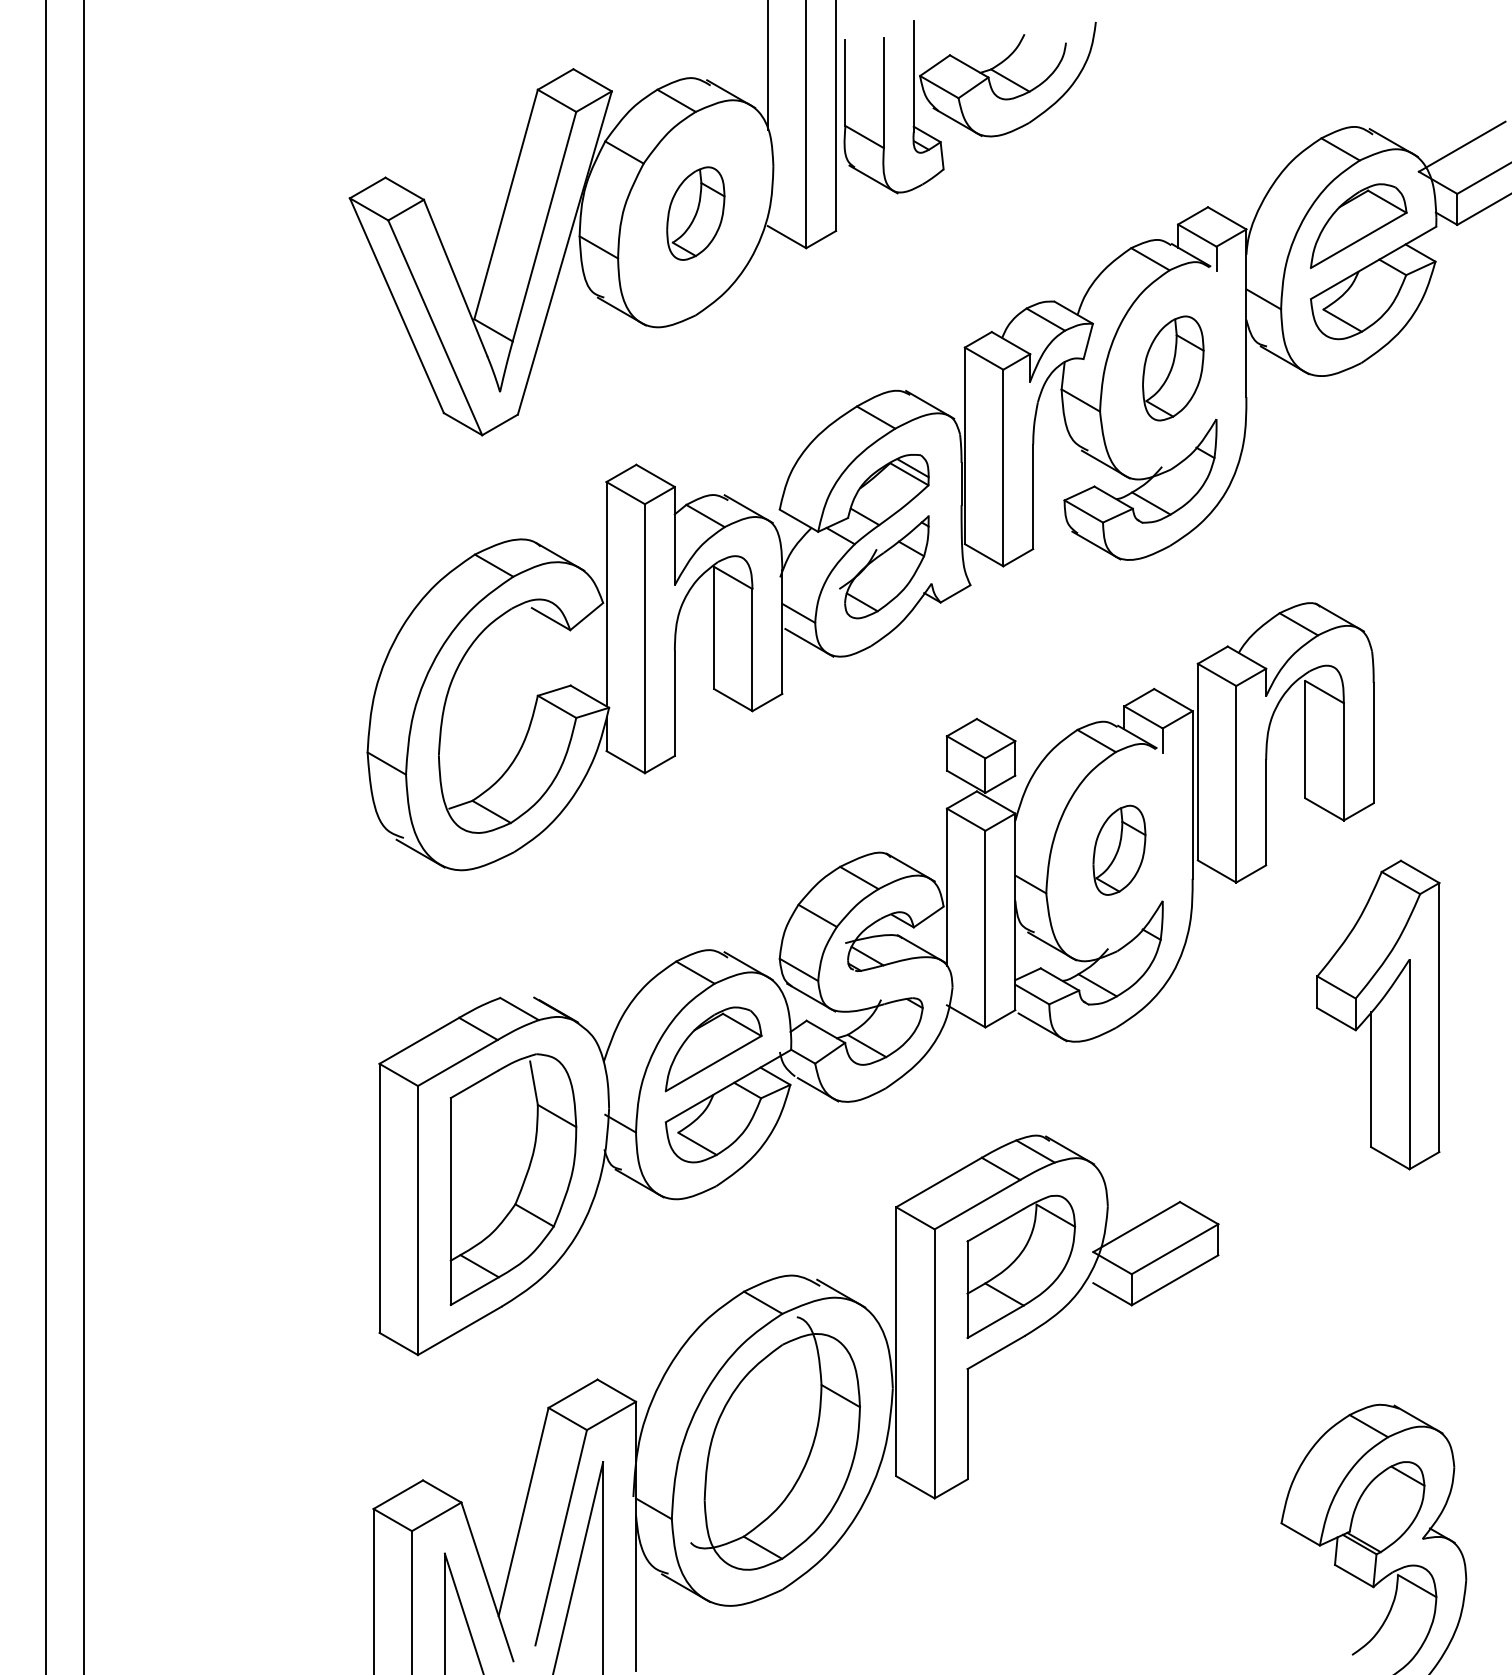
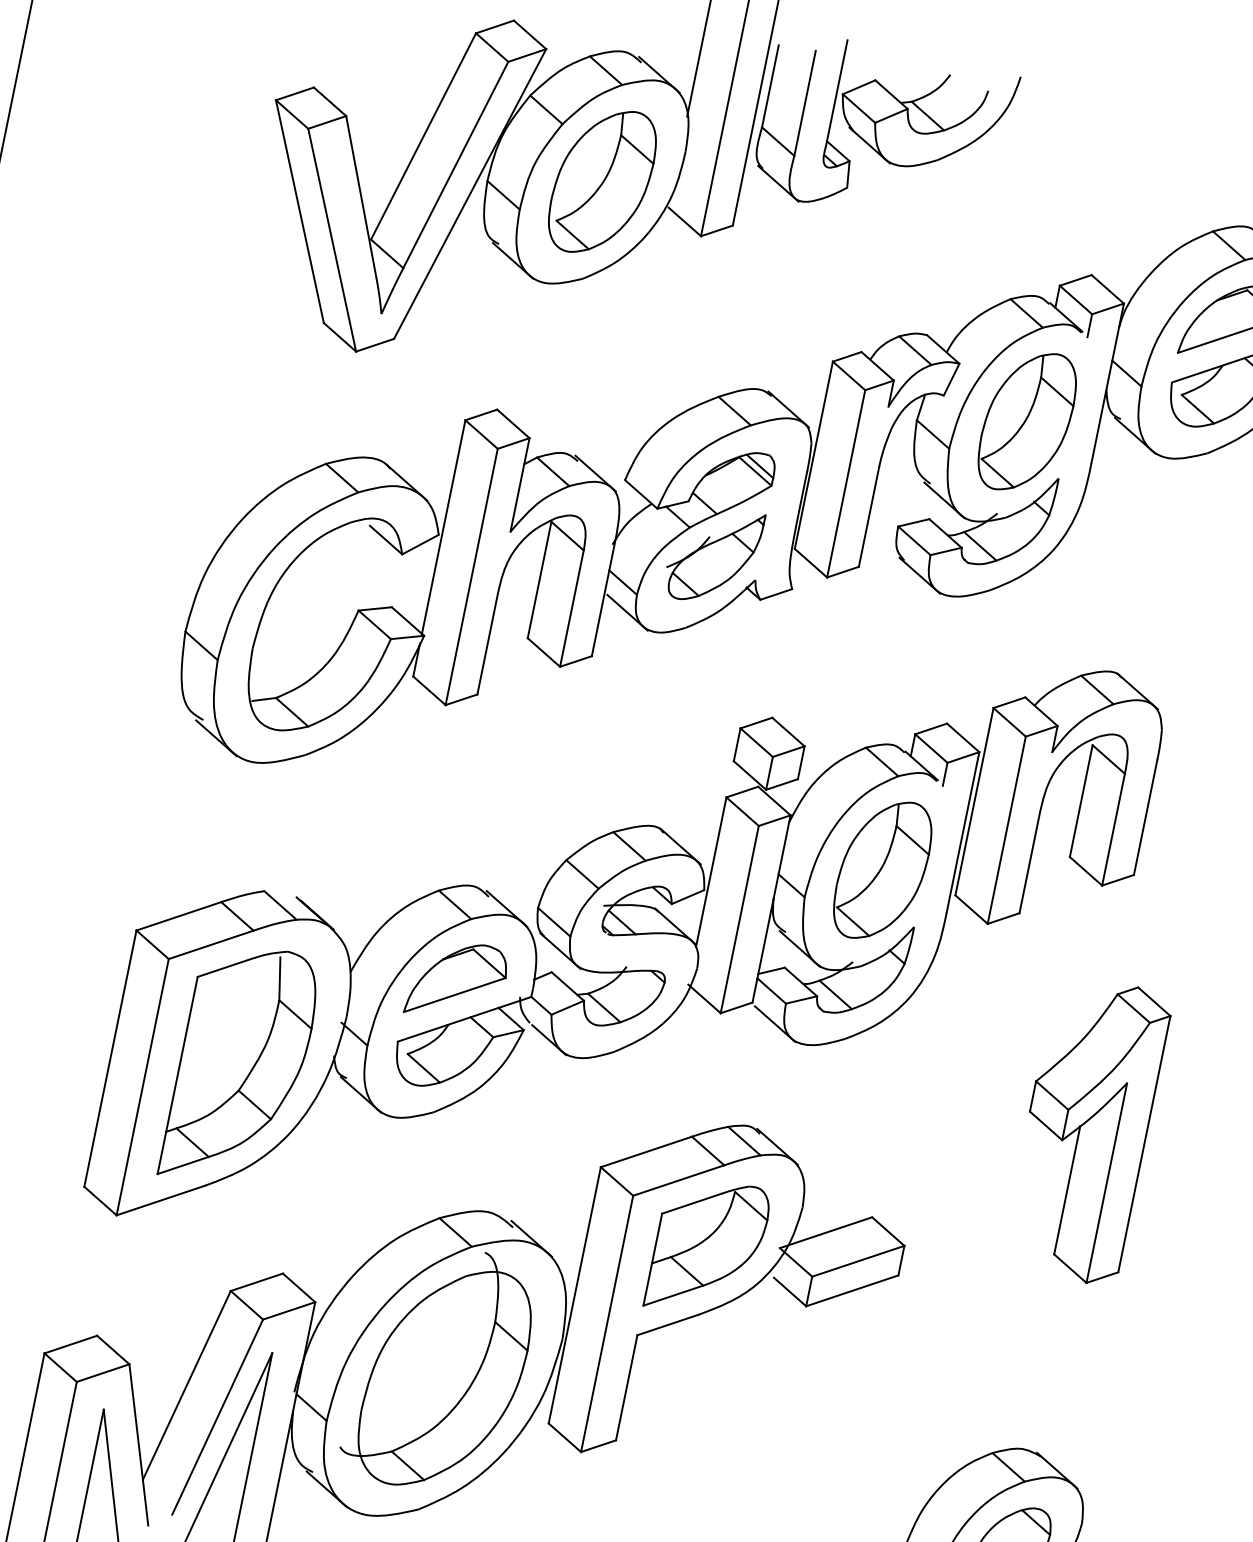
part: (695, 213) -> (602, 181), size x1.67
part: (1173, 368) -> (1027, 421), size x1.43
part: (1119, 850) -> (882, 870), size x1.67
part: (1378, 1014) -> (1086, 1129), moved

